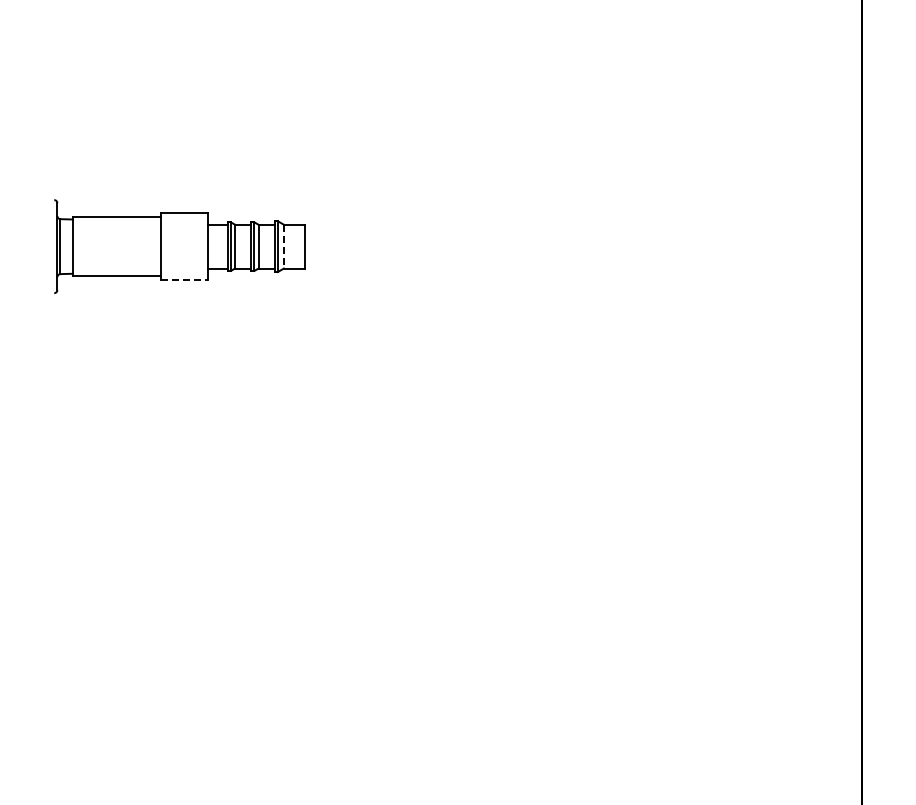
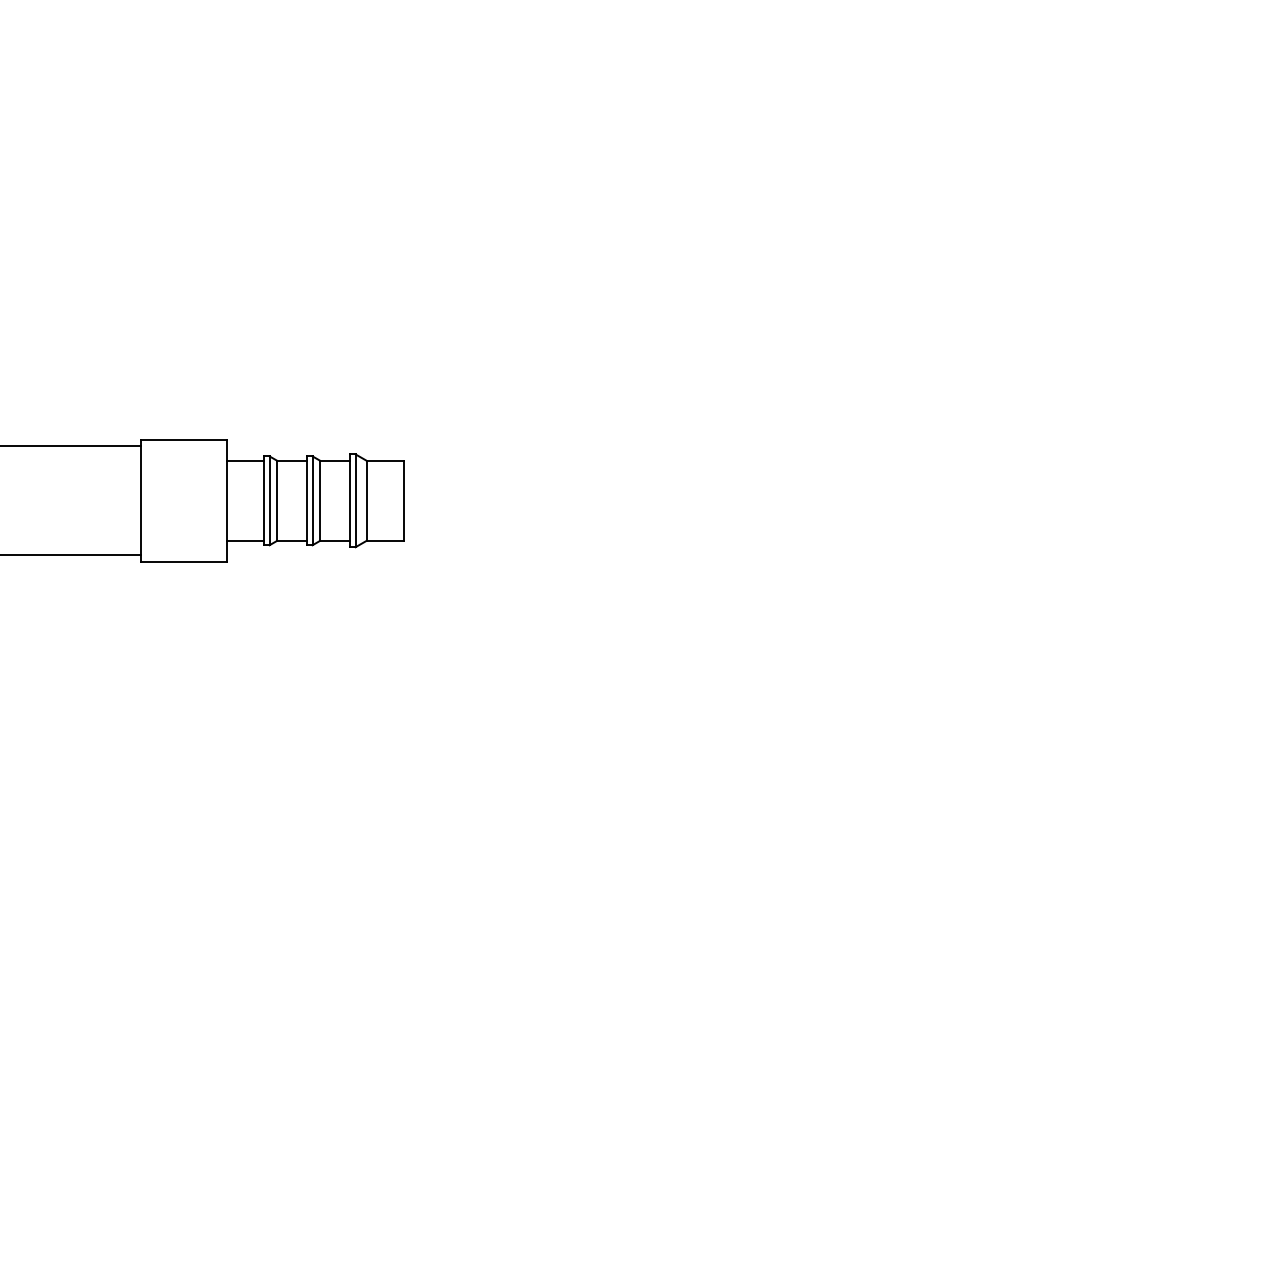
line: (283, 246) -> (365, 500), dashed -> solid
line: (184, 279) -> (184, 560), dashed -> solid

